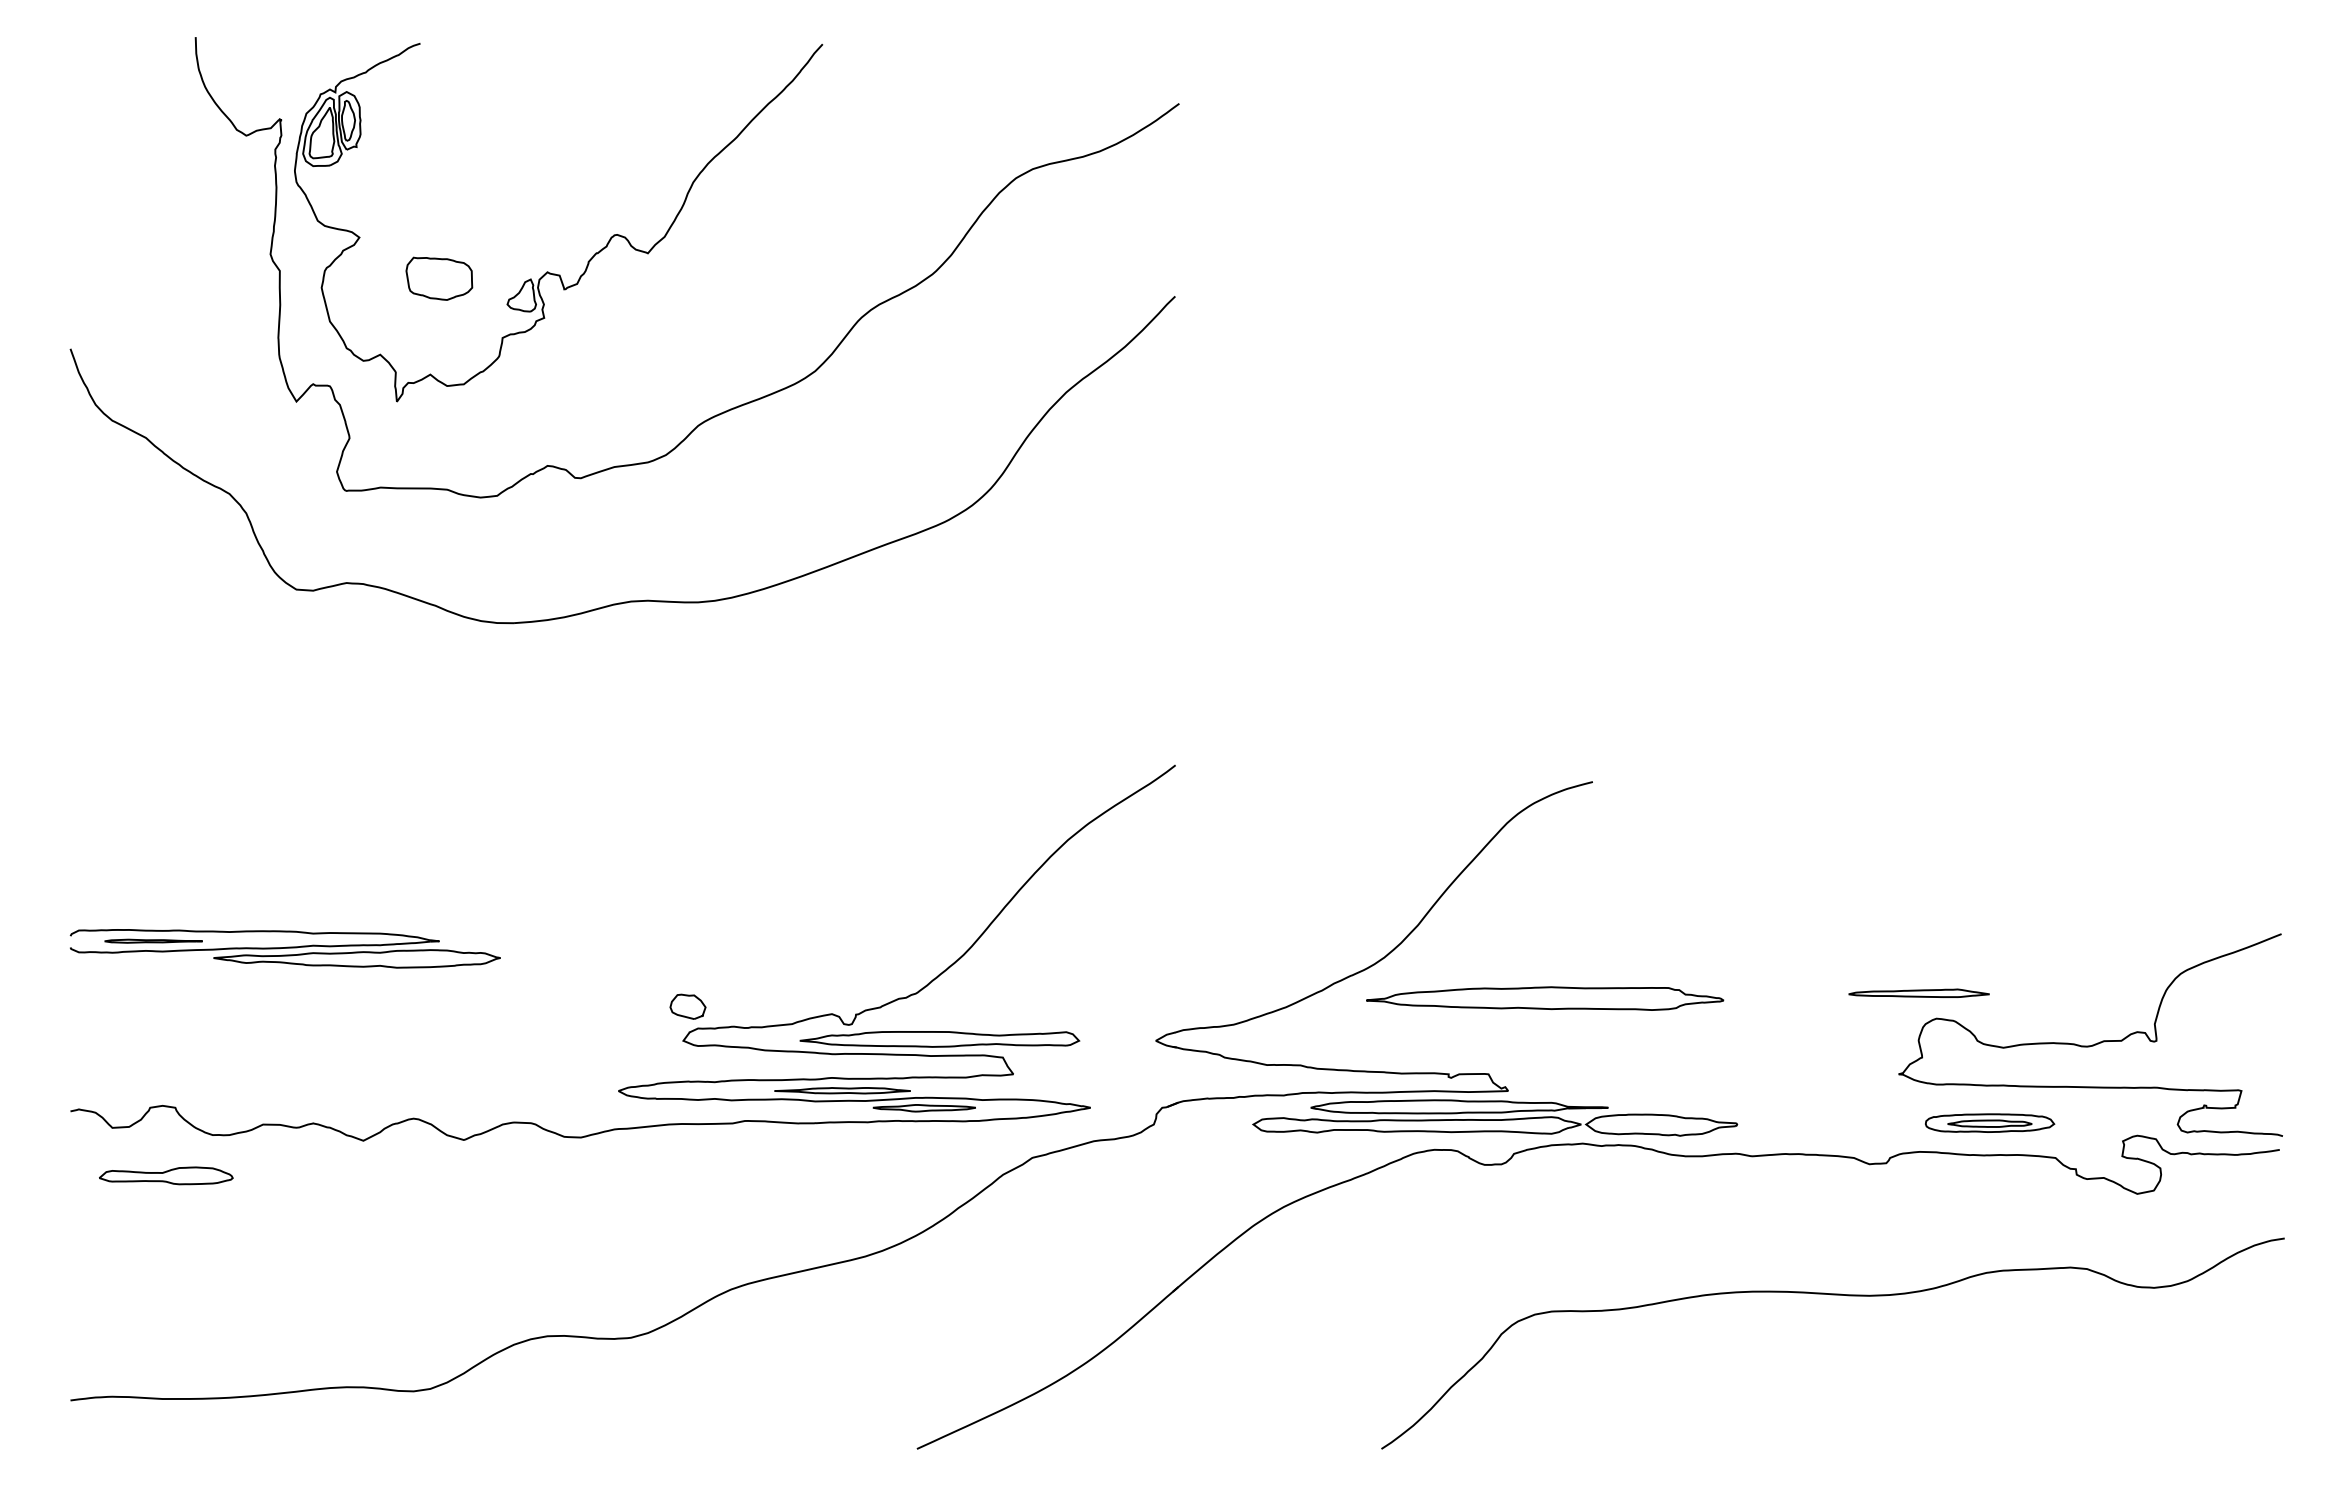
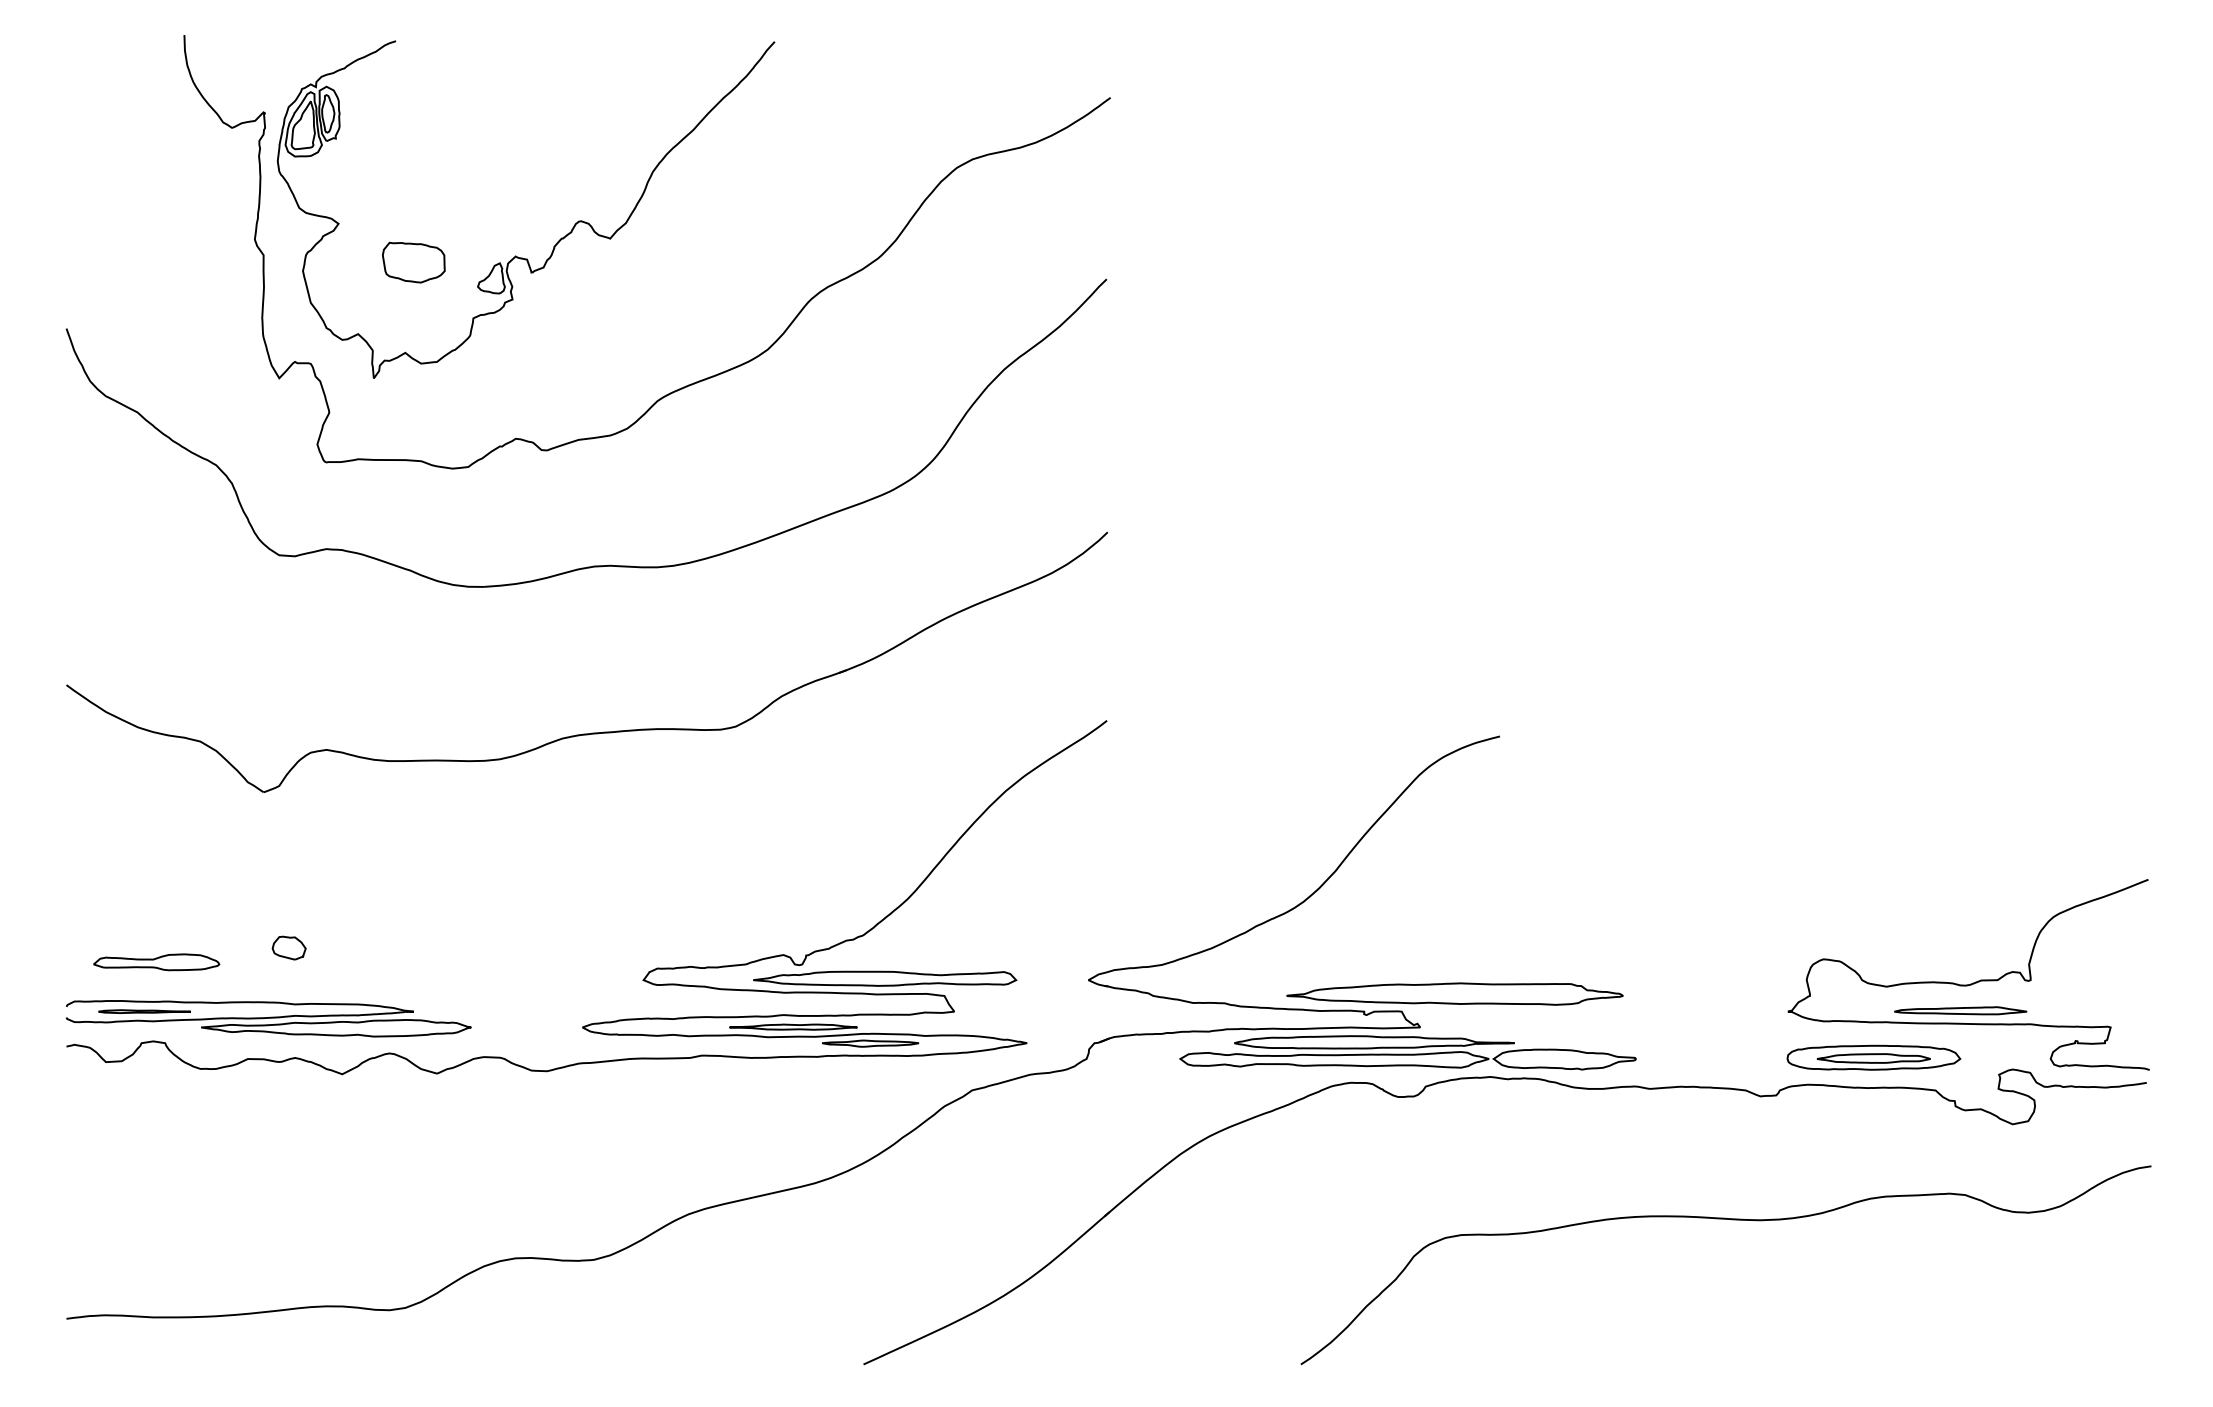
part: (631, 777) -> (594, 732), added
part: (284, 948) -> (268, 1018), moved
part: (1918, 992) -> (1960, 1009), moved
part: (1545, 998) -> (1455, 993), moved
part: (687, 1006) -> (288, 947), moved
part: (1989, 1122) -> (1873, 1057), size x1.43
part: (166, 1175) -> (156, 961), moved

